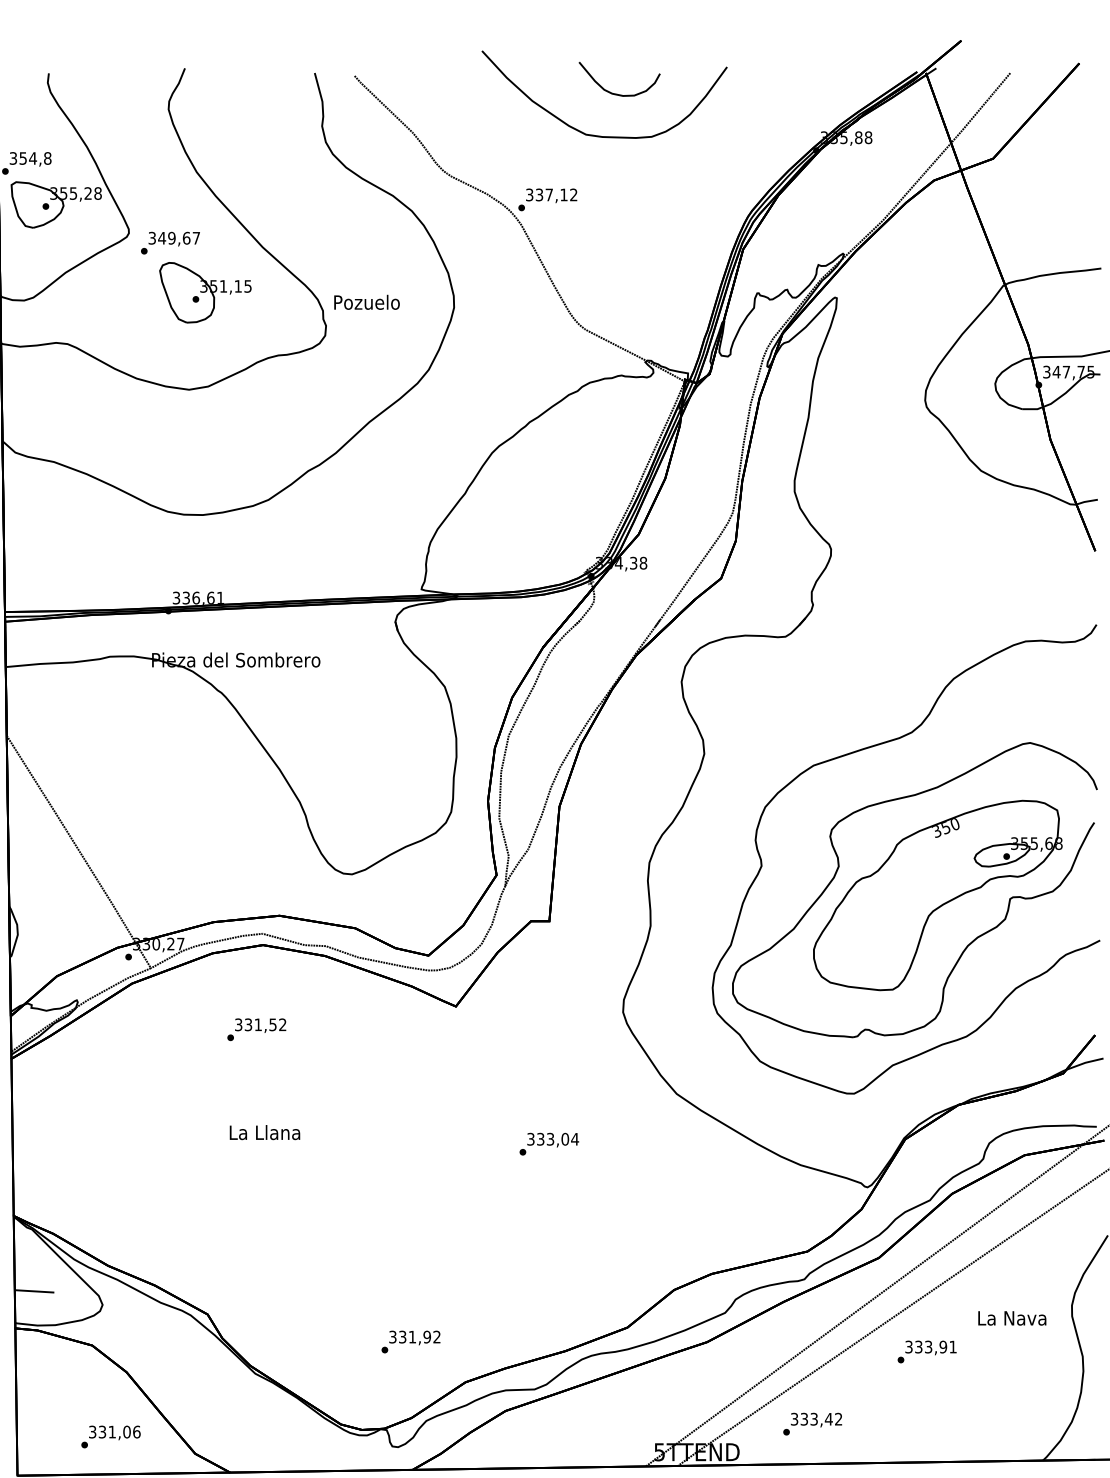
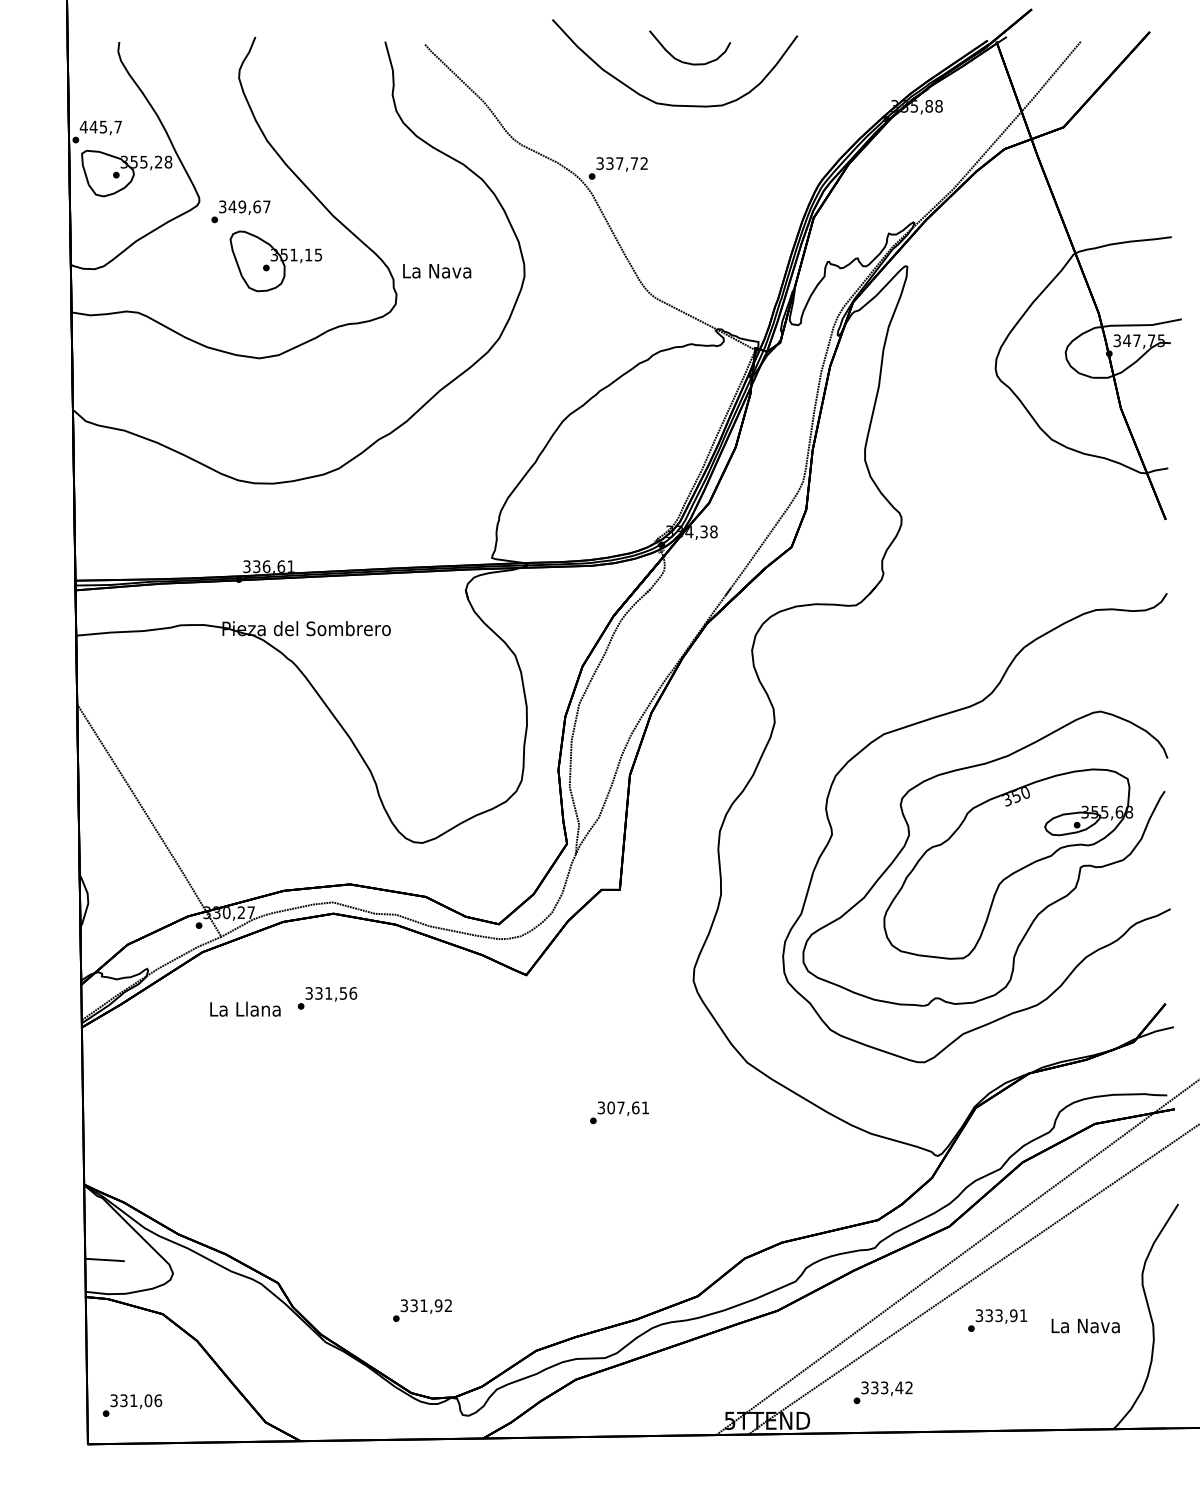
text: (30, 157) -> (100, 126), 354,8 -> 445,7
text: (564, 194) -> (634, 163), 337,12 -> 337,72
text: (367, 301) -> (437, 270), Pozuelo -> La Nava
text: (283, 1024) -> (353, 993), 331,52 -> 331,56
text: (265, 1131) -> (245, 1008), moved
text: (558, 1138) -> (628, 1107), 333,04 -> 307,61
text: (1012, 1317) -> (1085, 1325), moved
text: (411, 1341) -> (422, 1310), moved
text: (111, 1436) -> (132, 1405), moved

